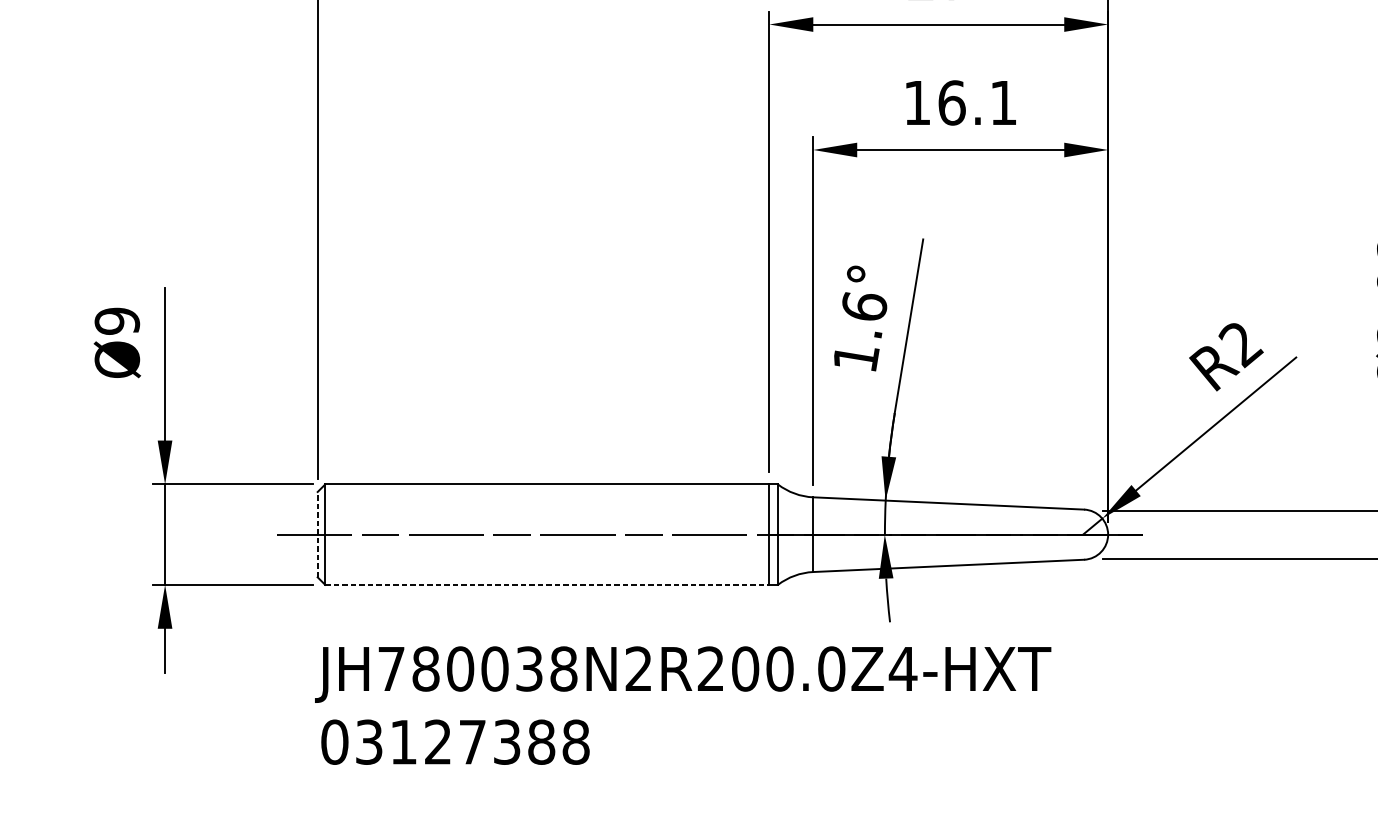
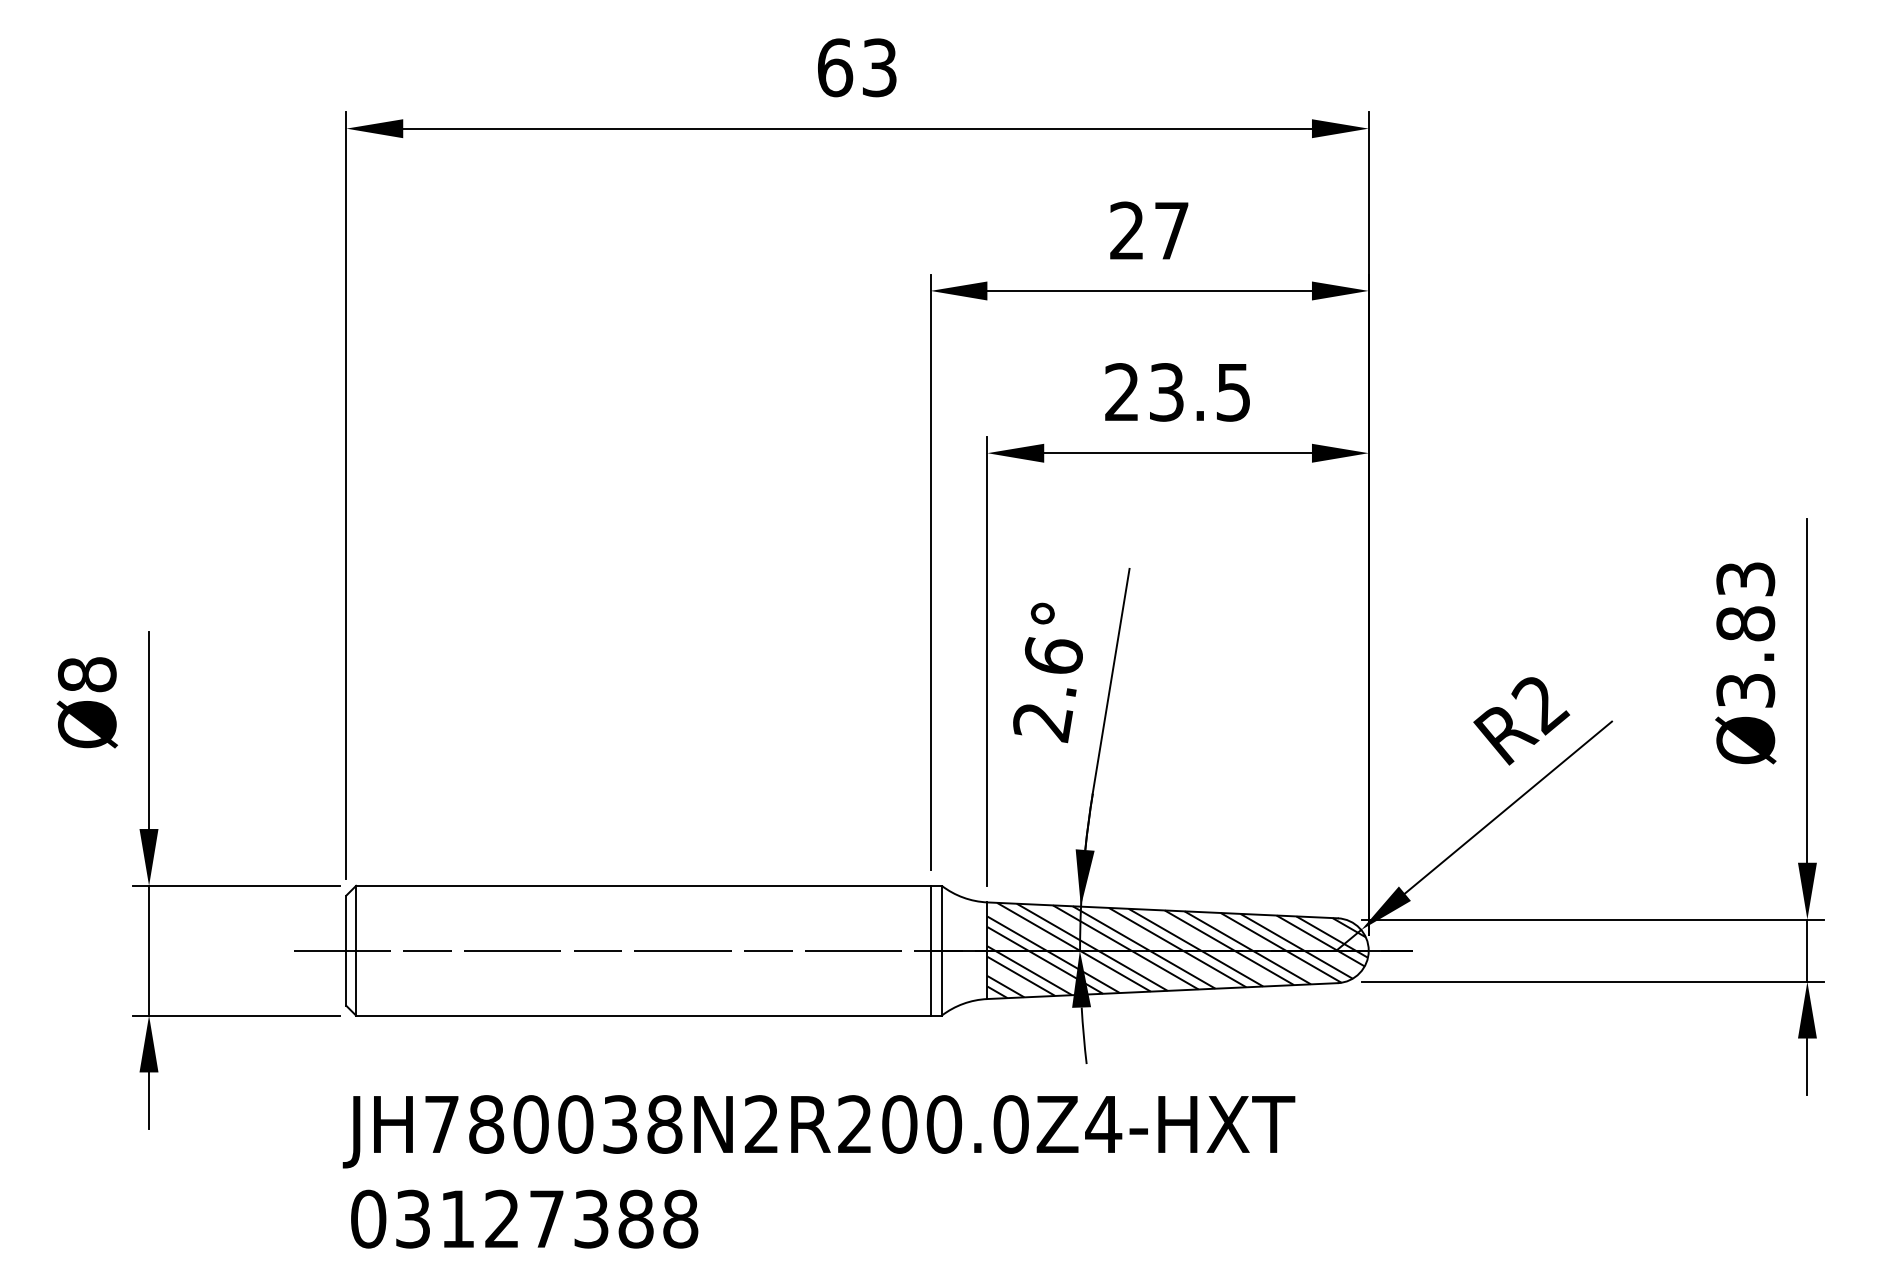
text: (960, 103) -> (1177, 392), 16.1 -> 23.5
text: (117, 321) -> (87, 674), Ø9 -> Ø8
text: (856, 358) -> (1043, 723), 1.6° -> 2.6°
line: (317, 534) -> (346, 950), dashed -> solid
hatch: (960, 534) -> (1177, 950), added
line: (547, 584) -> (643, 1015), dashed -> solid

